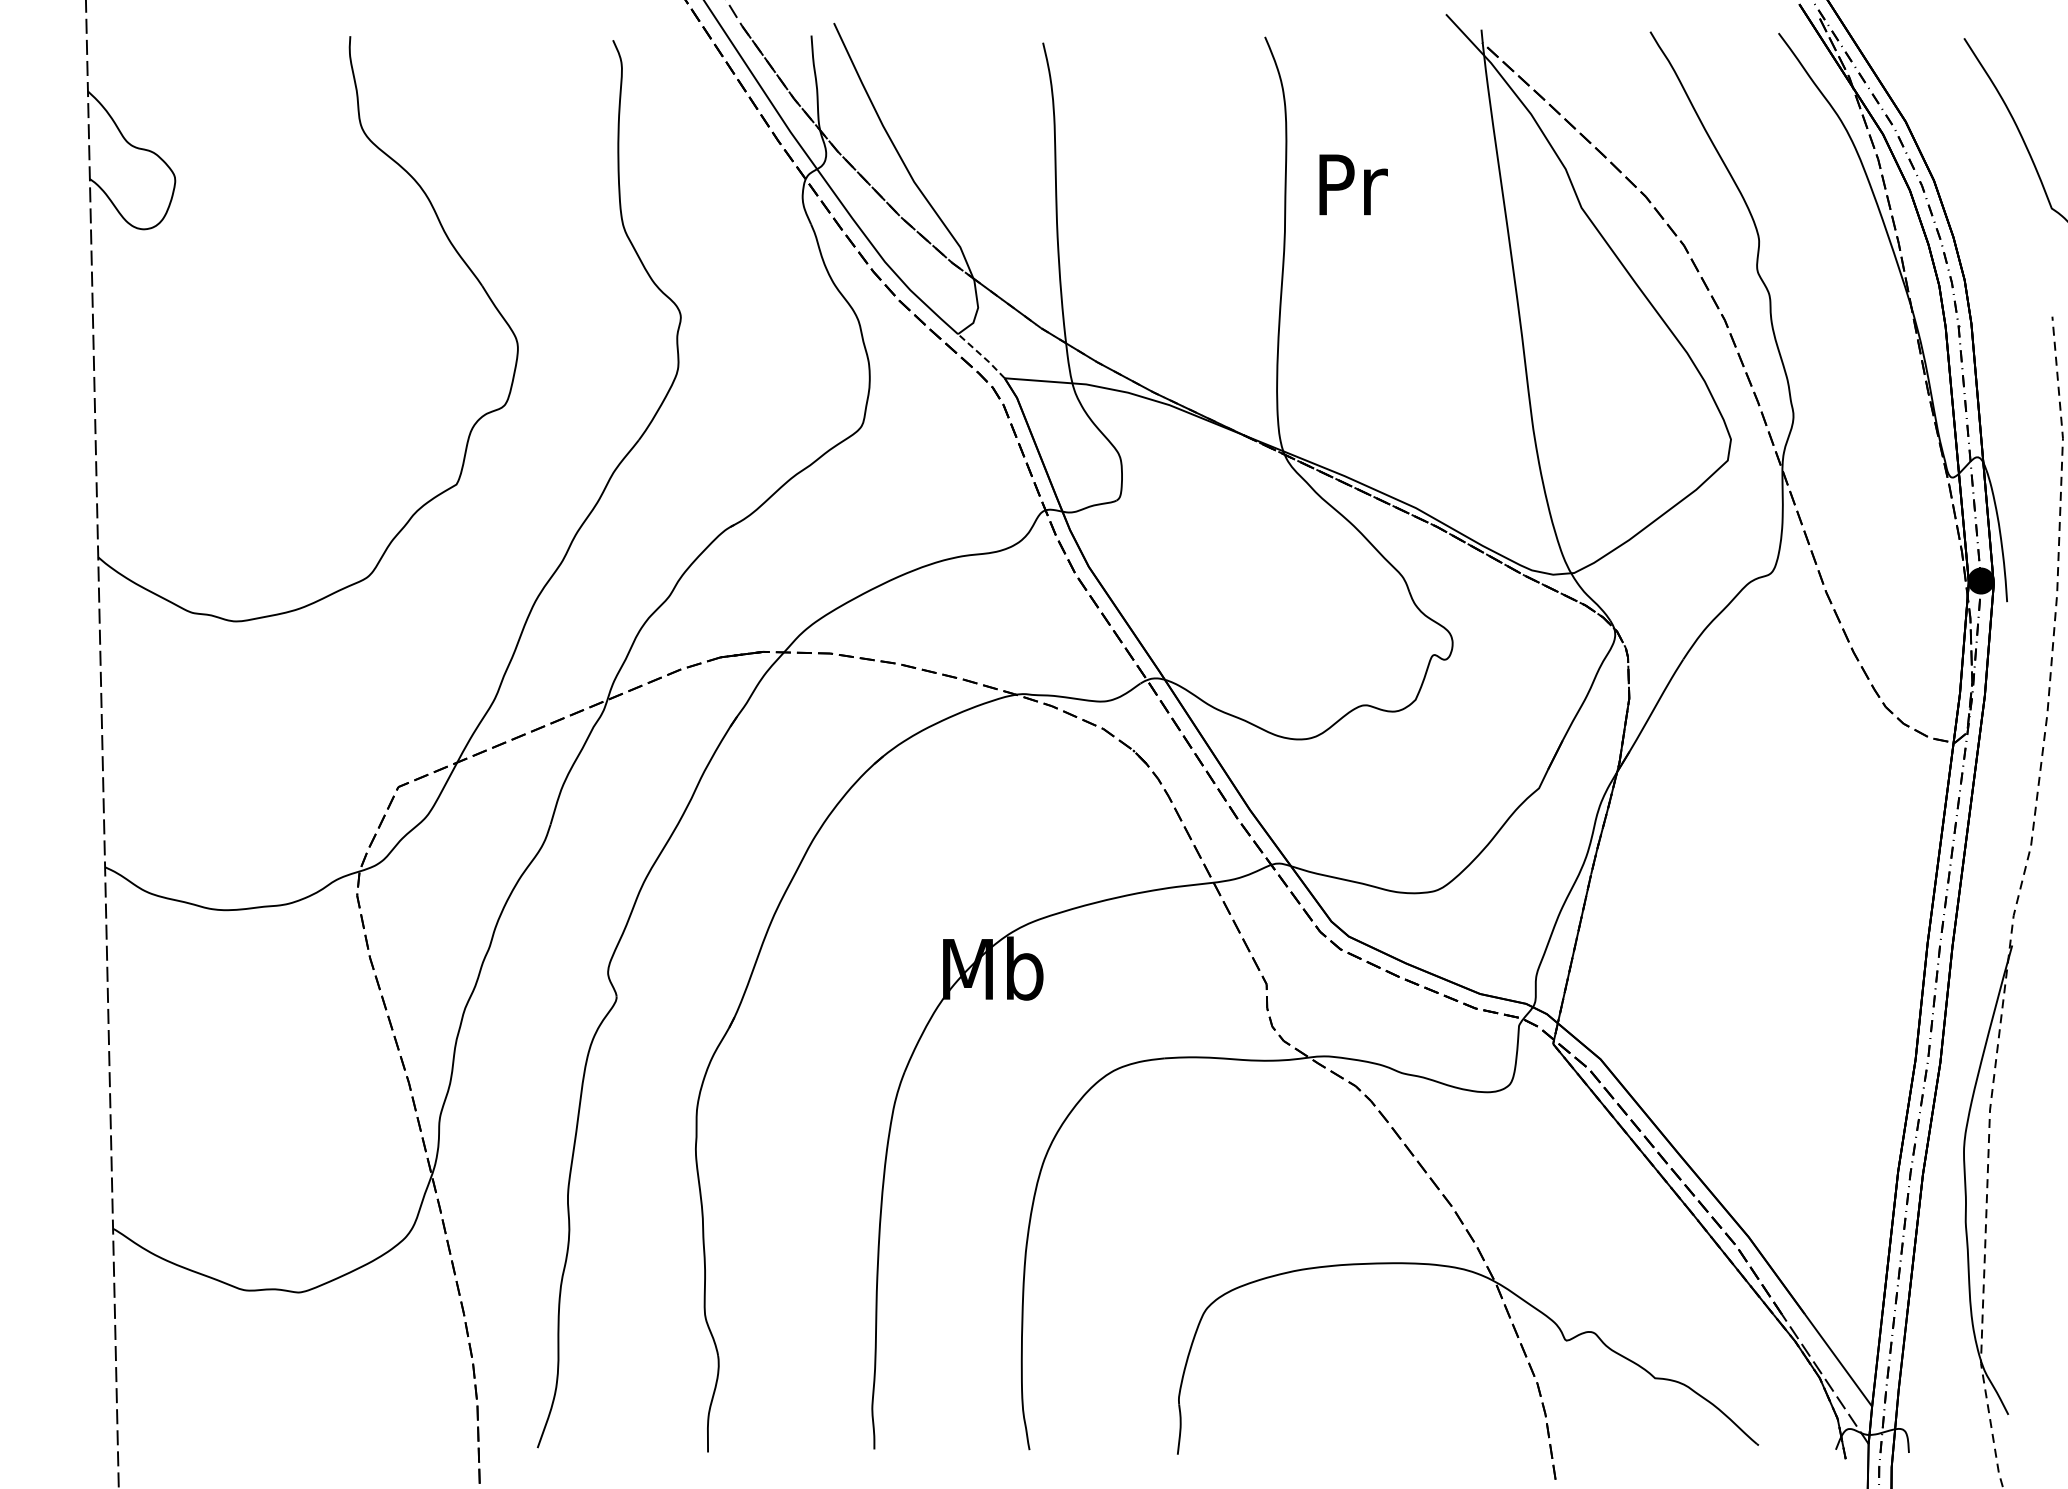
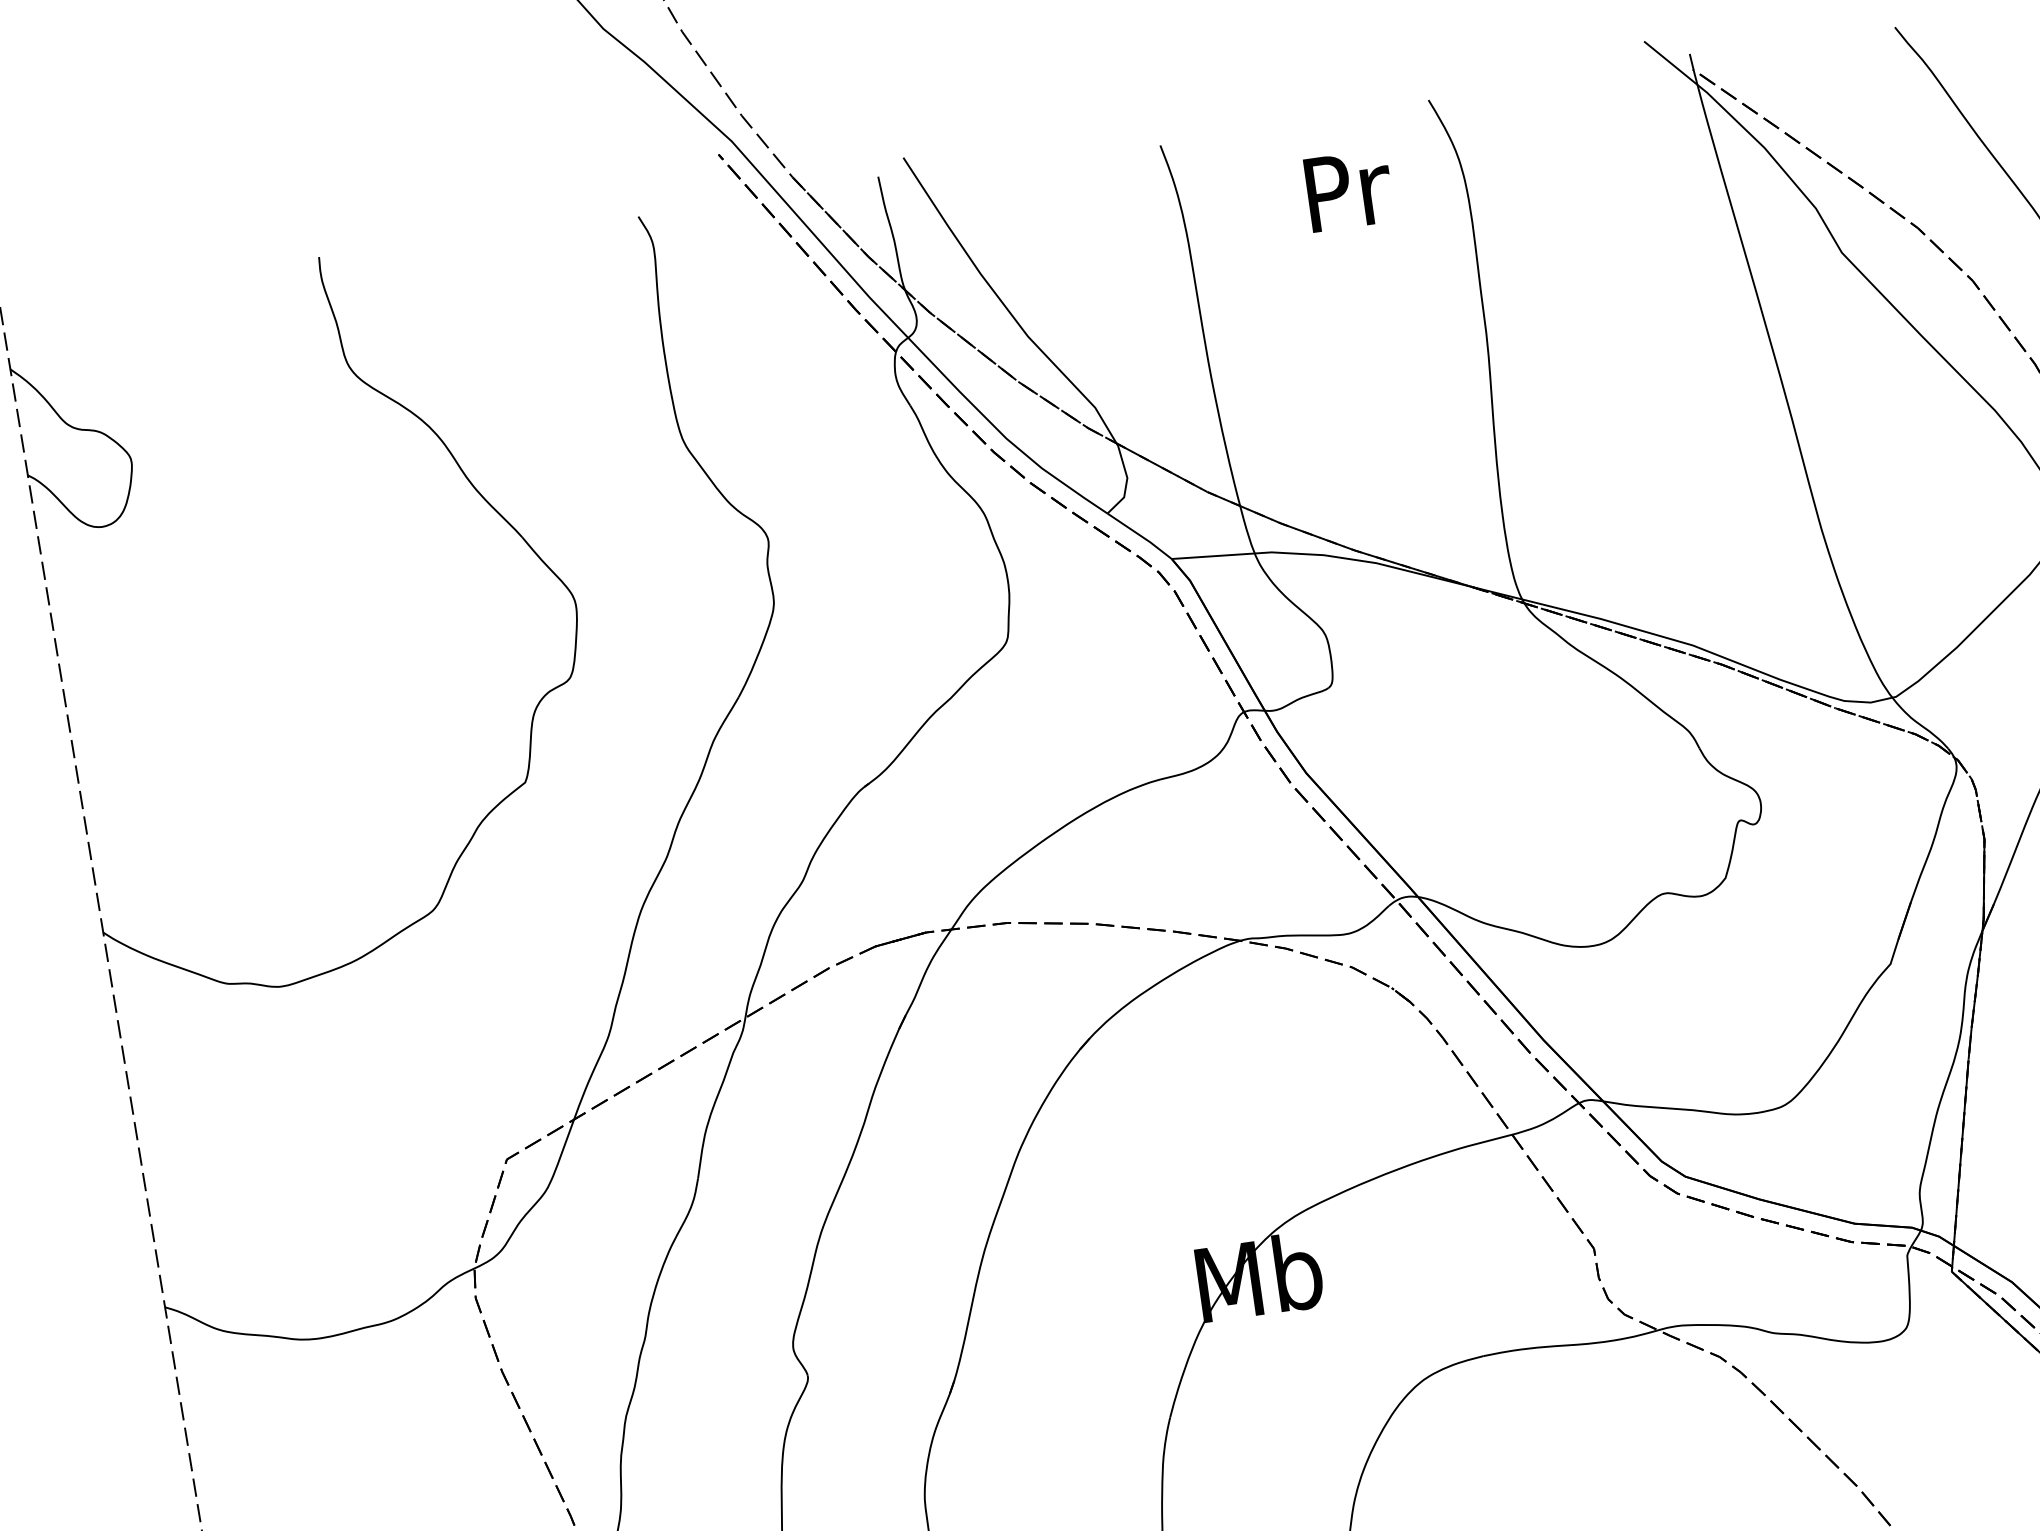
text: (1353, 184) -> (1349, 190), moved
line: (982, 355) -> (1140, 535), dashed -> solid

